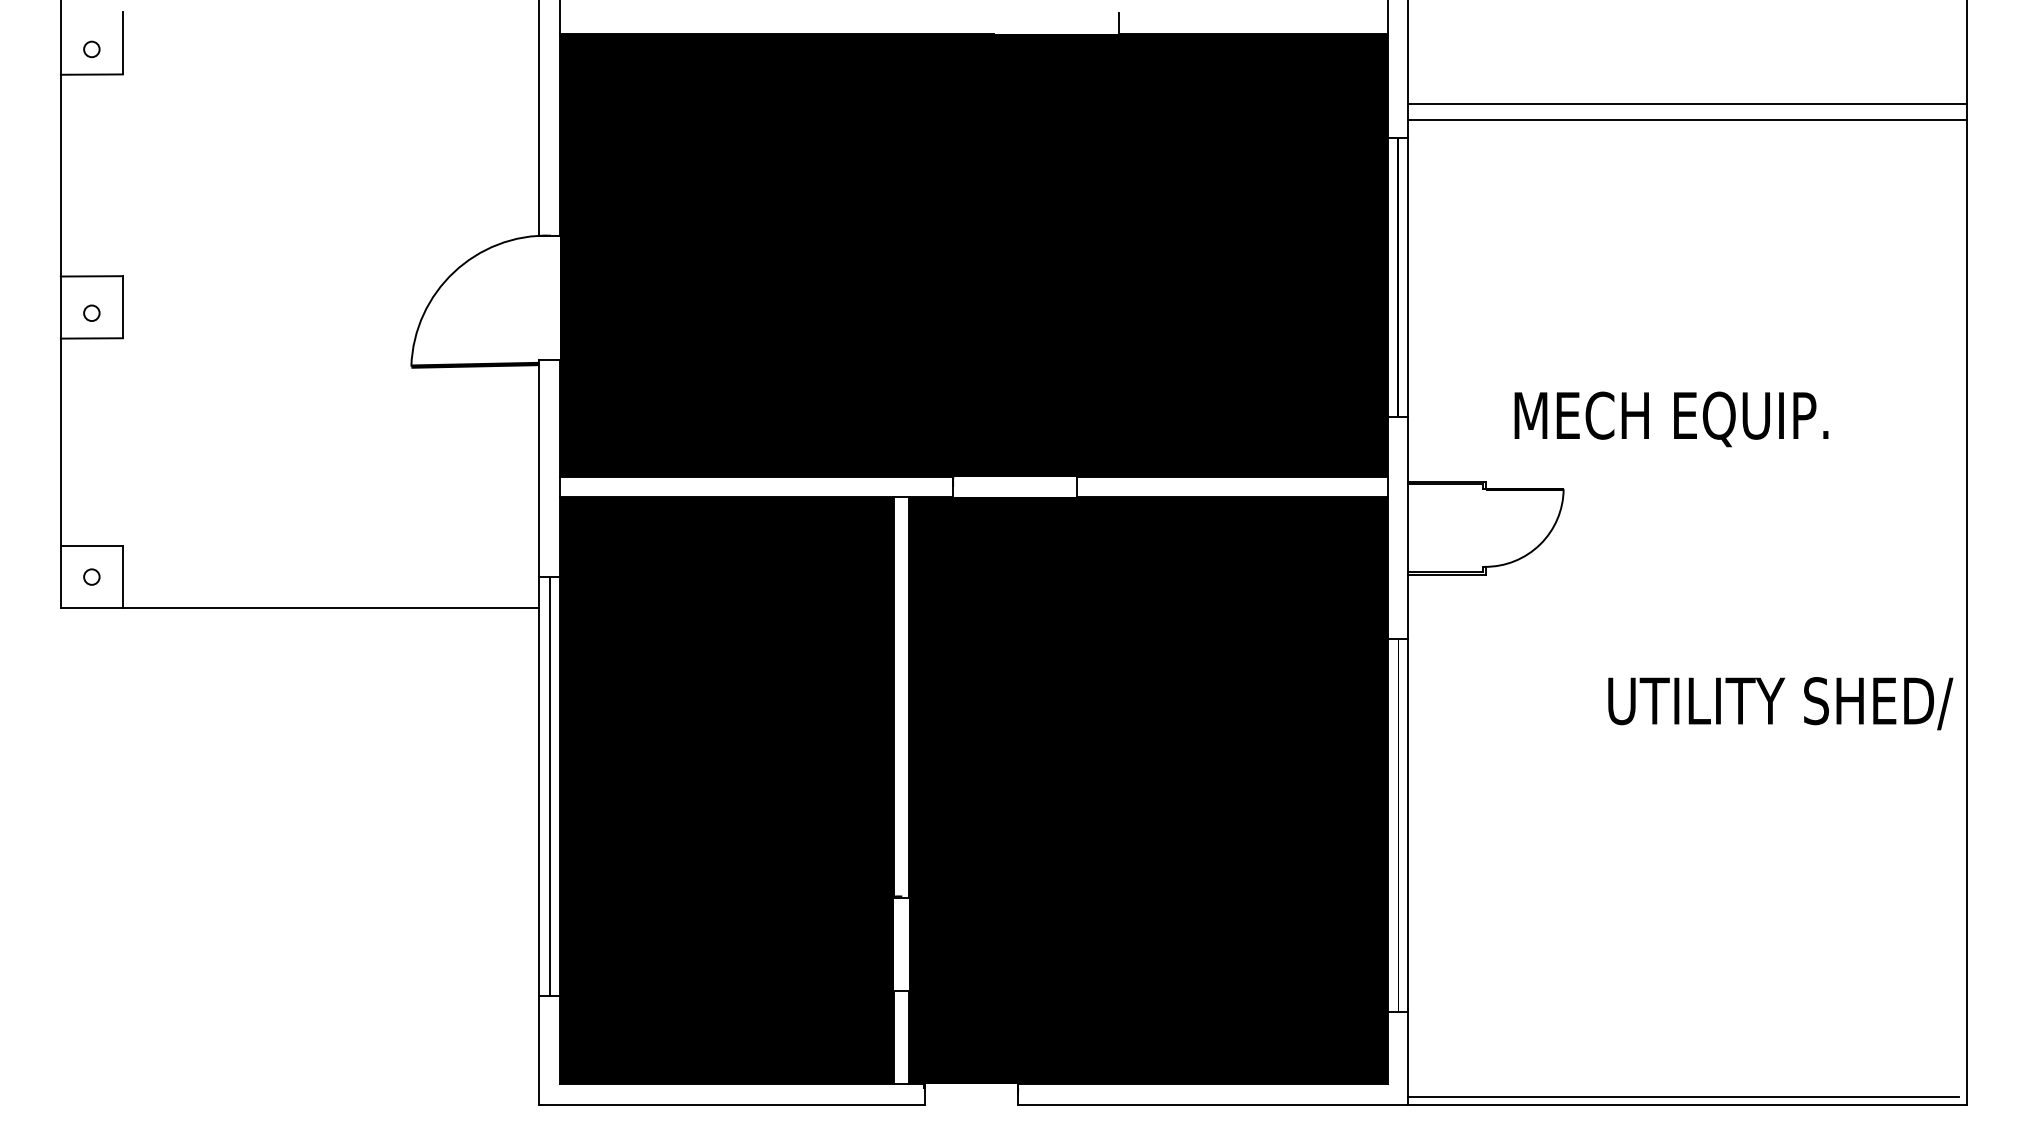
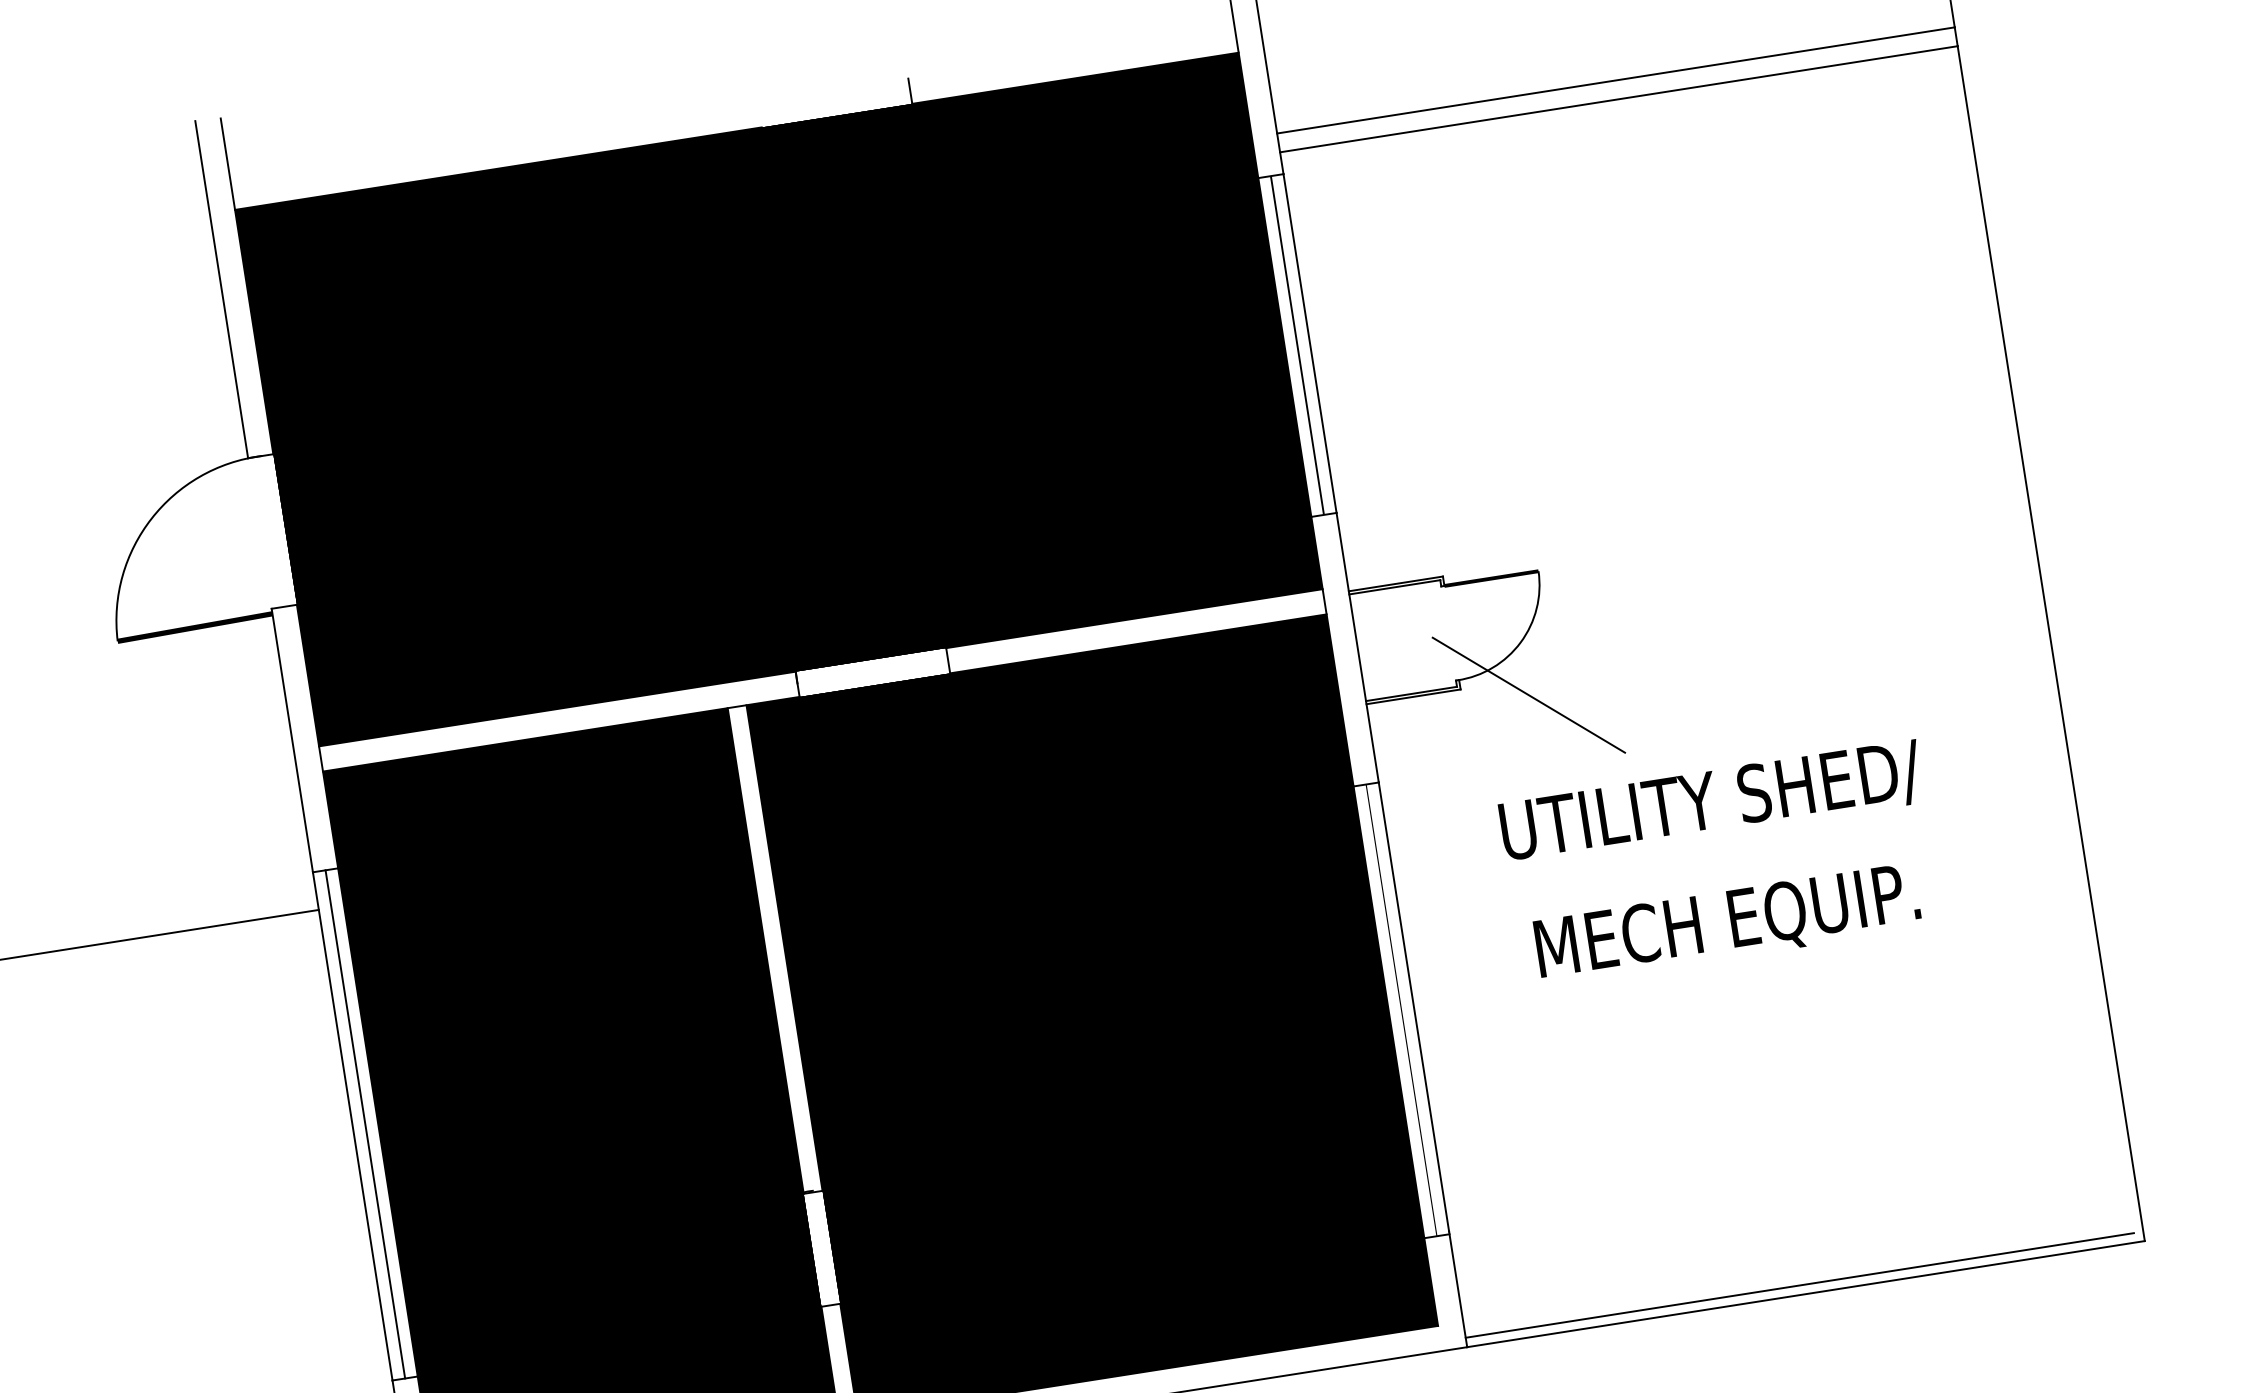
text: (1671, 419) -> (1727, 924), moved
line: (1540, 587) -> (1529, 694), added
text: (1780, 703) -> (1711, 802), moved

